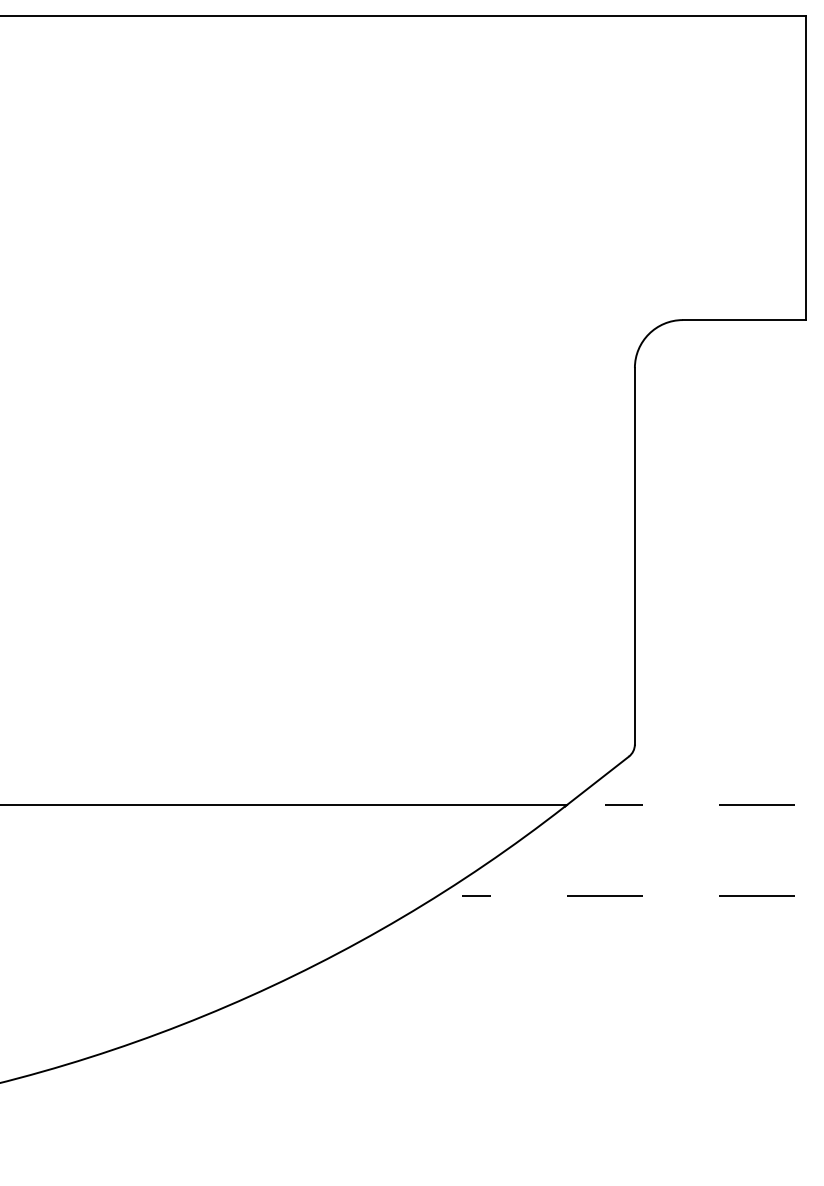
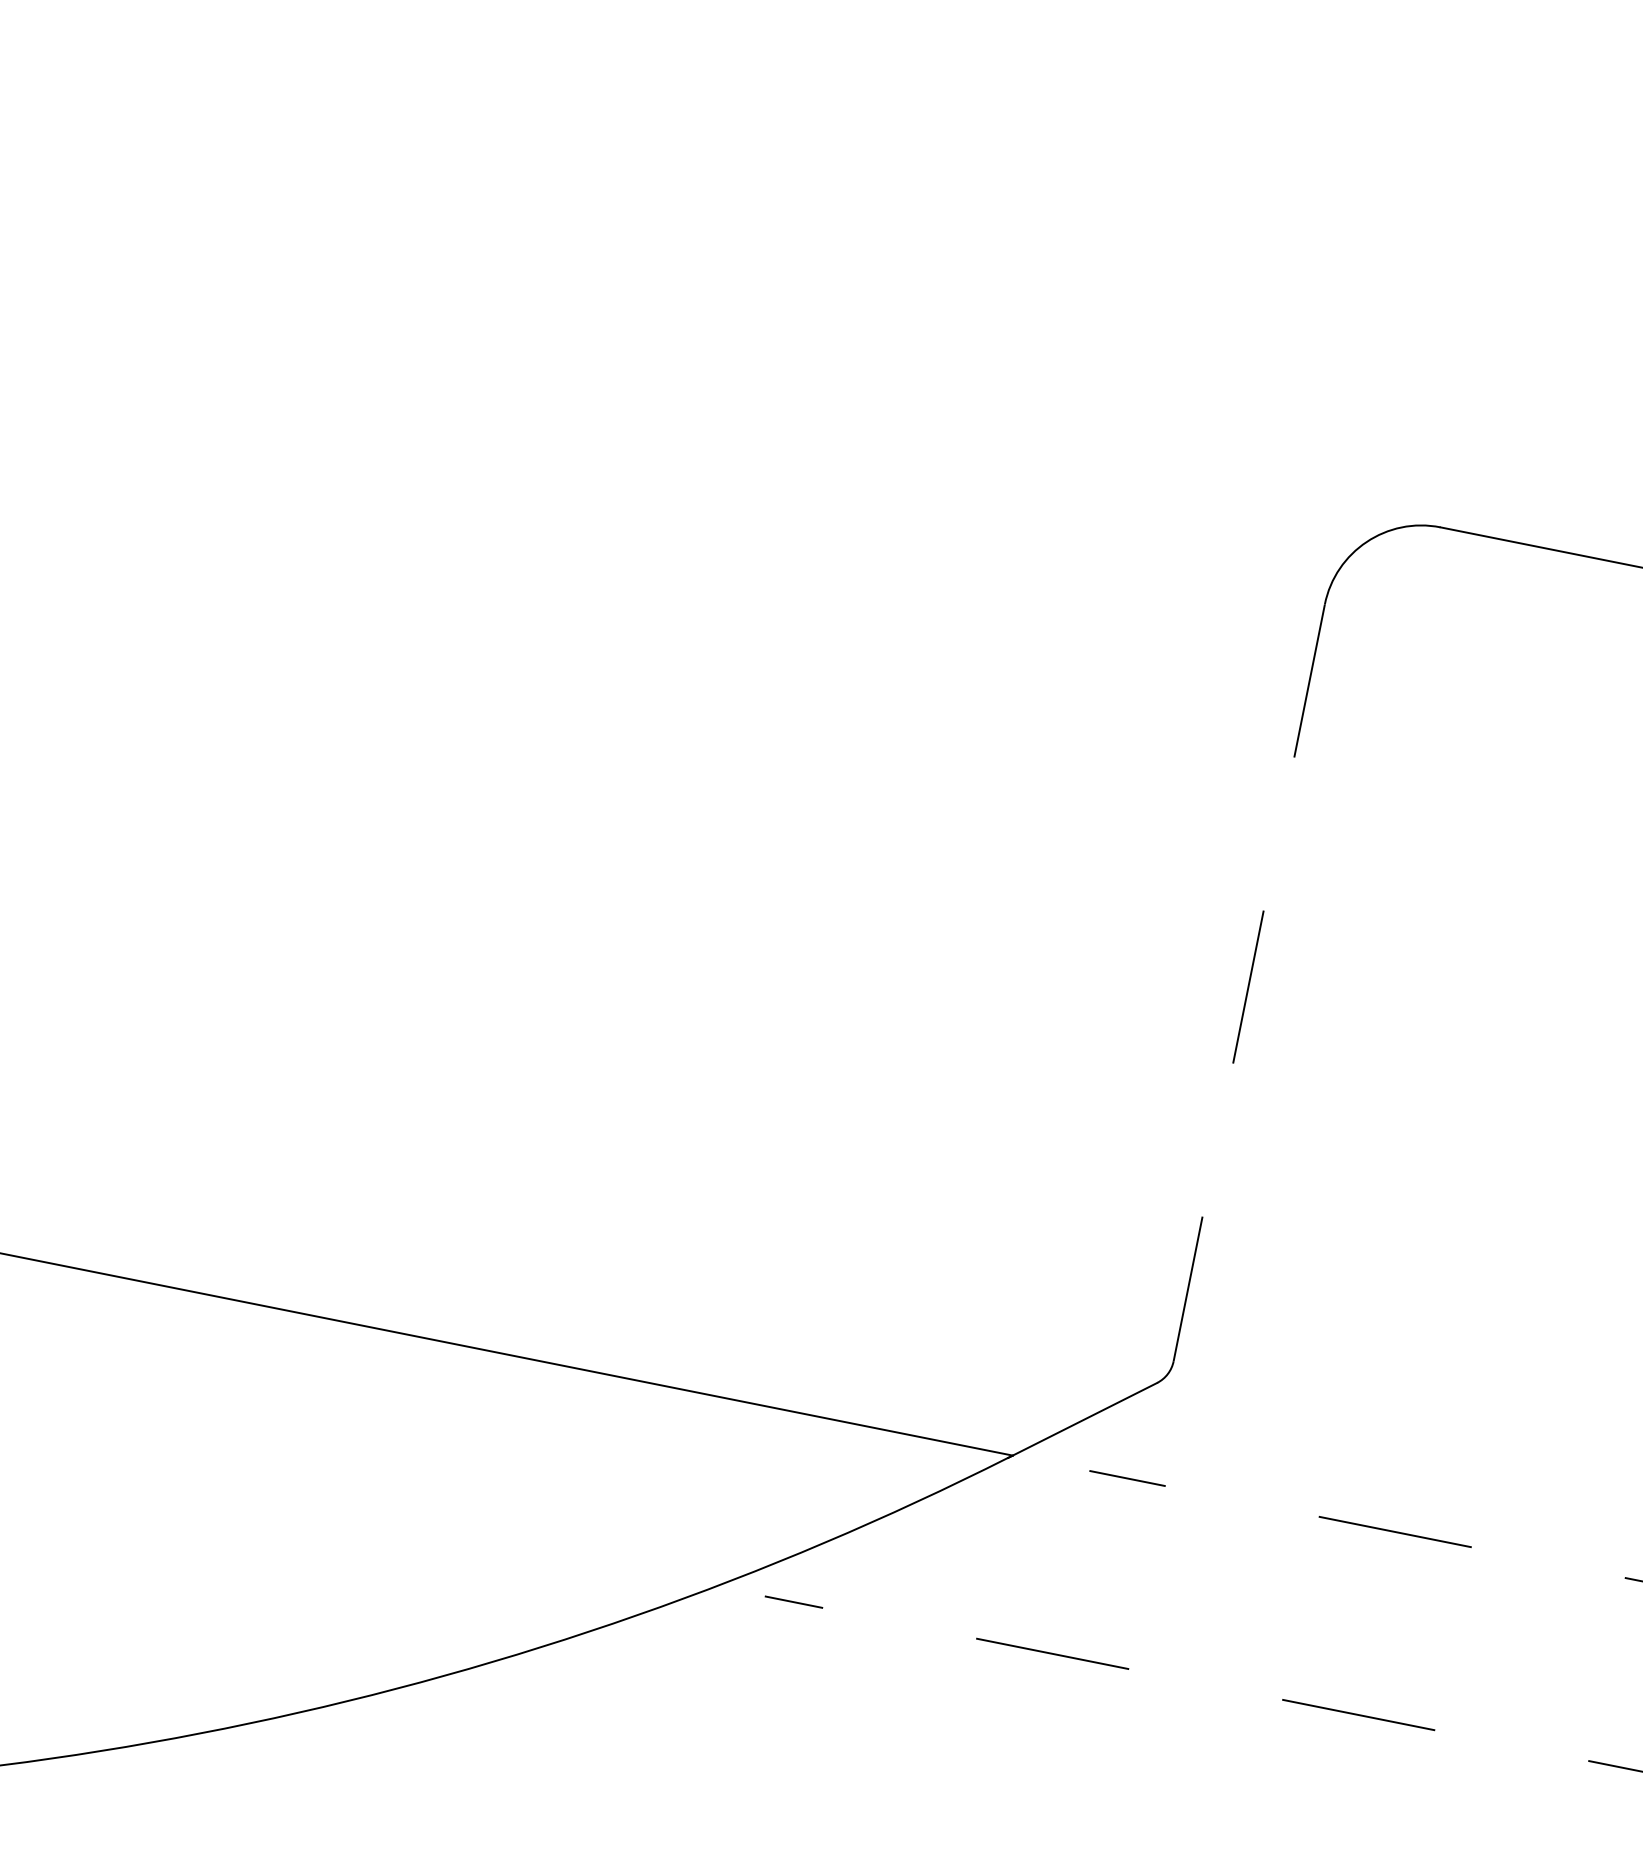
line: (634, 556) -> (1248, 983), solid -> dashed

